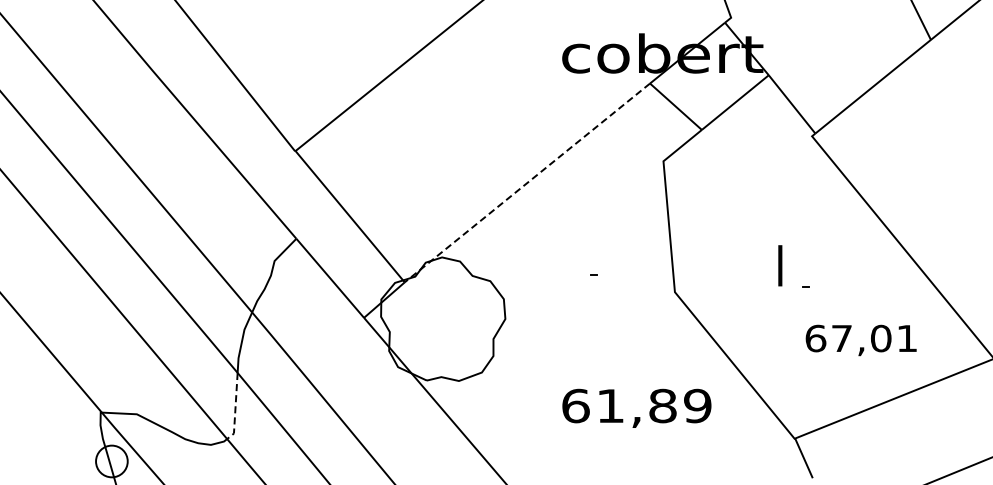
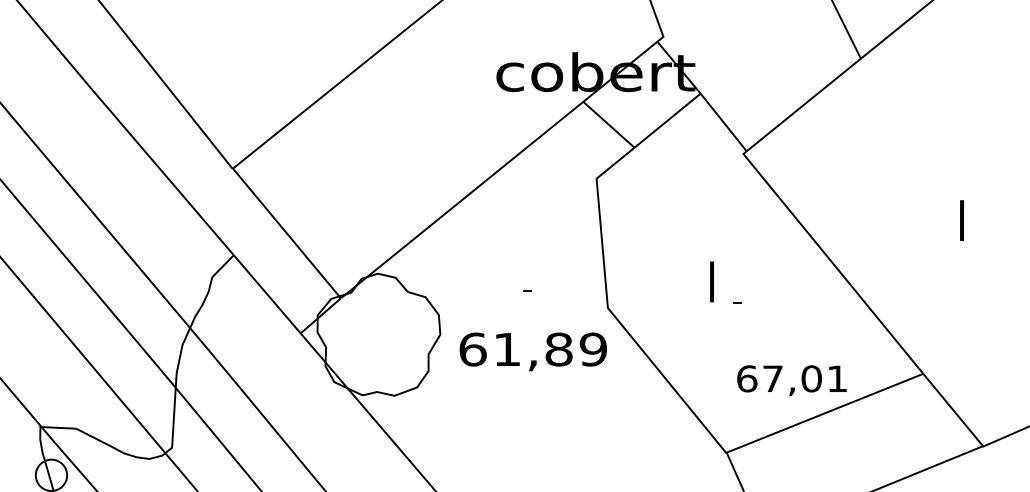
line: (525, 184) -> (460, 201), dashed -> solid
text: (860, 340) -> (791, 380), moved
text: (636, 408) -> (532, 351), moved
line: (235, 409) -> (173, 423), dashed -> solid

